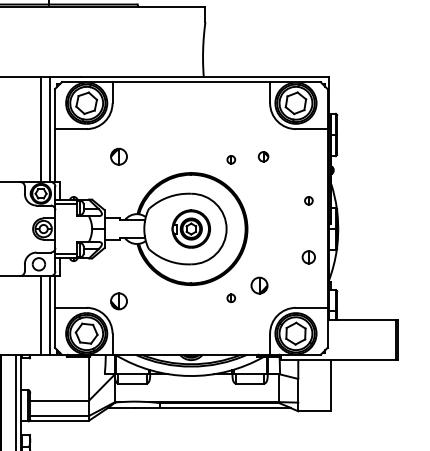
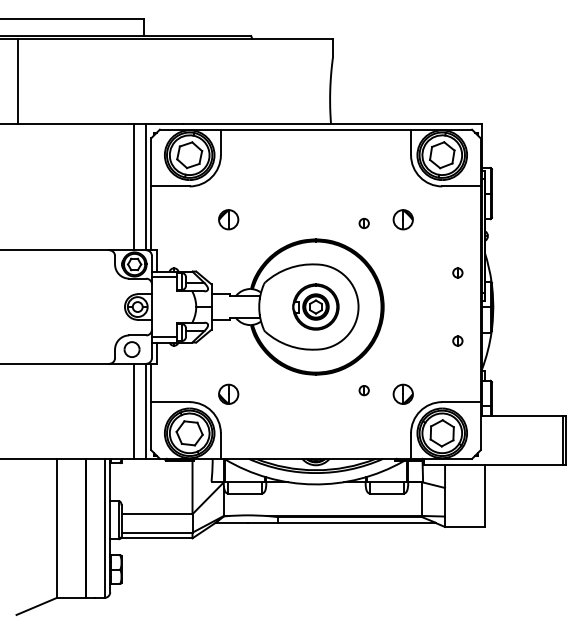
part: (263, 156) -> (402, 219), size x1.67
part: (308, 256) -> (457, 340), size x0.62
part: (258, 284) -> (402, 393), moved

